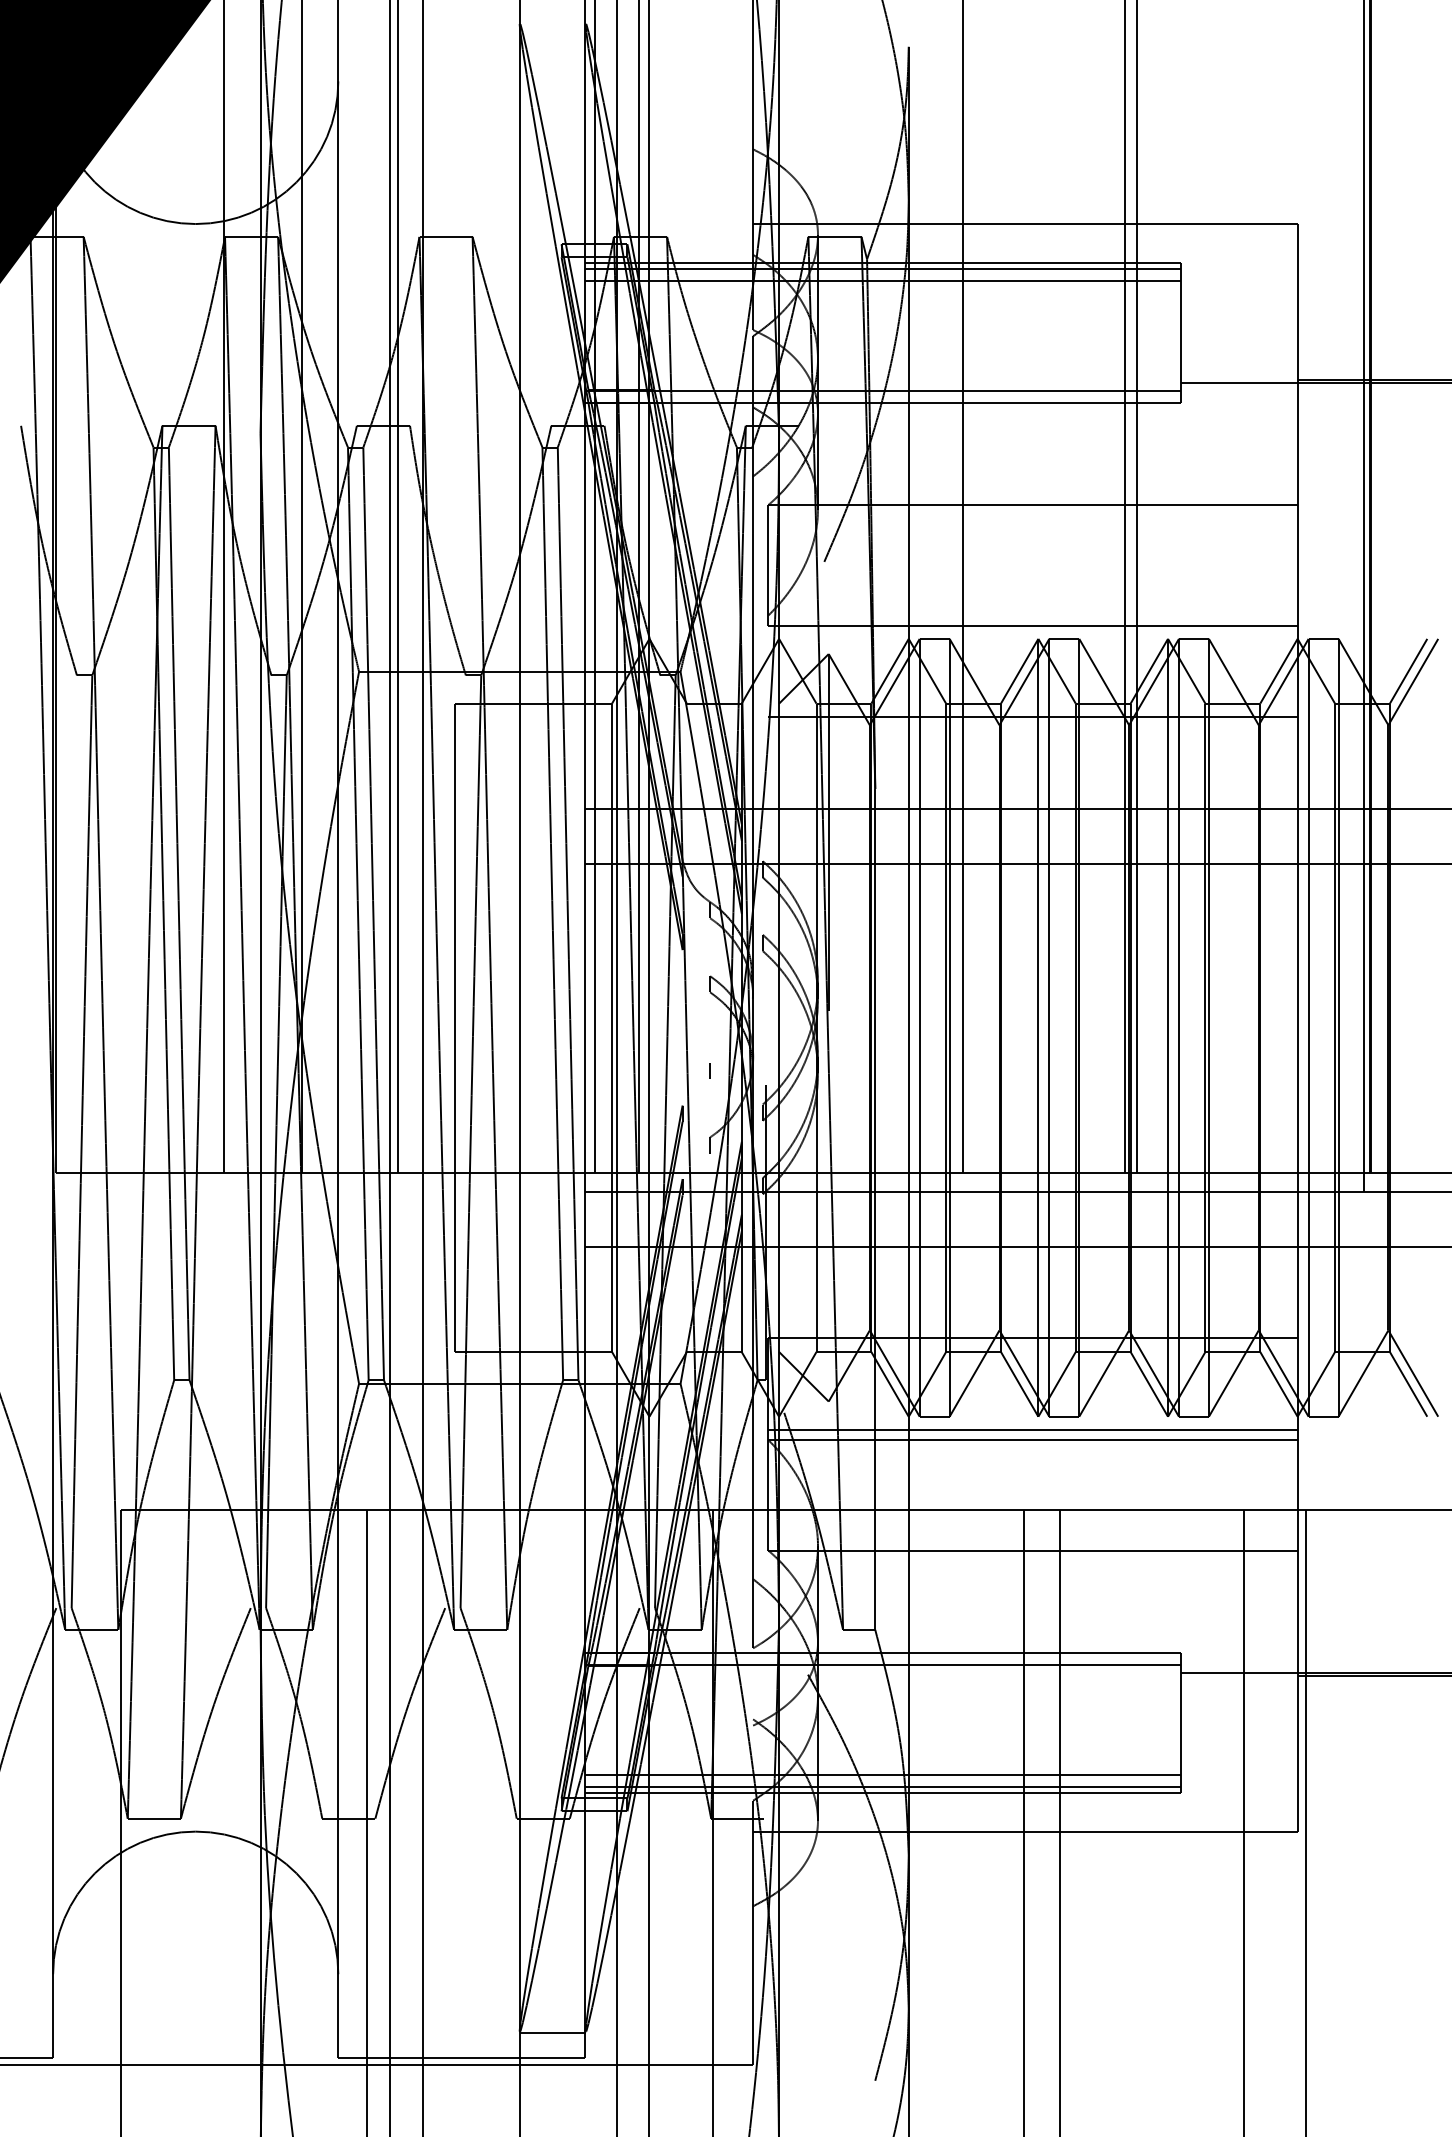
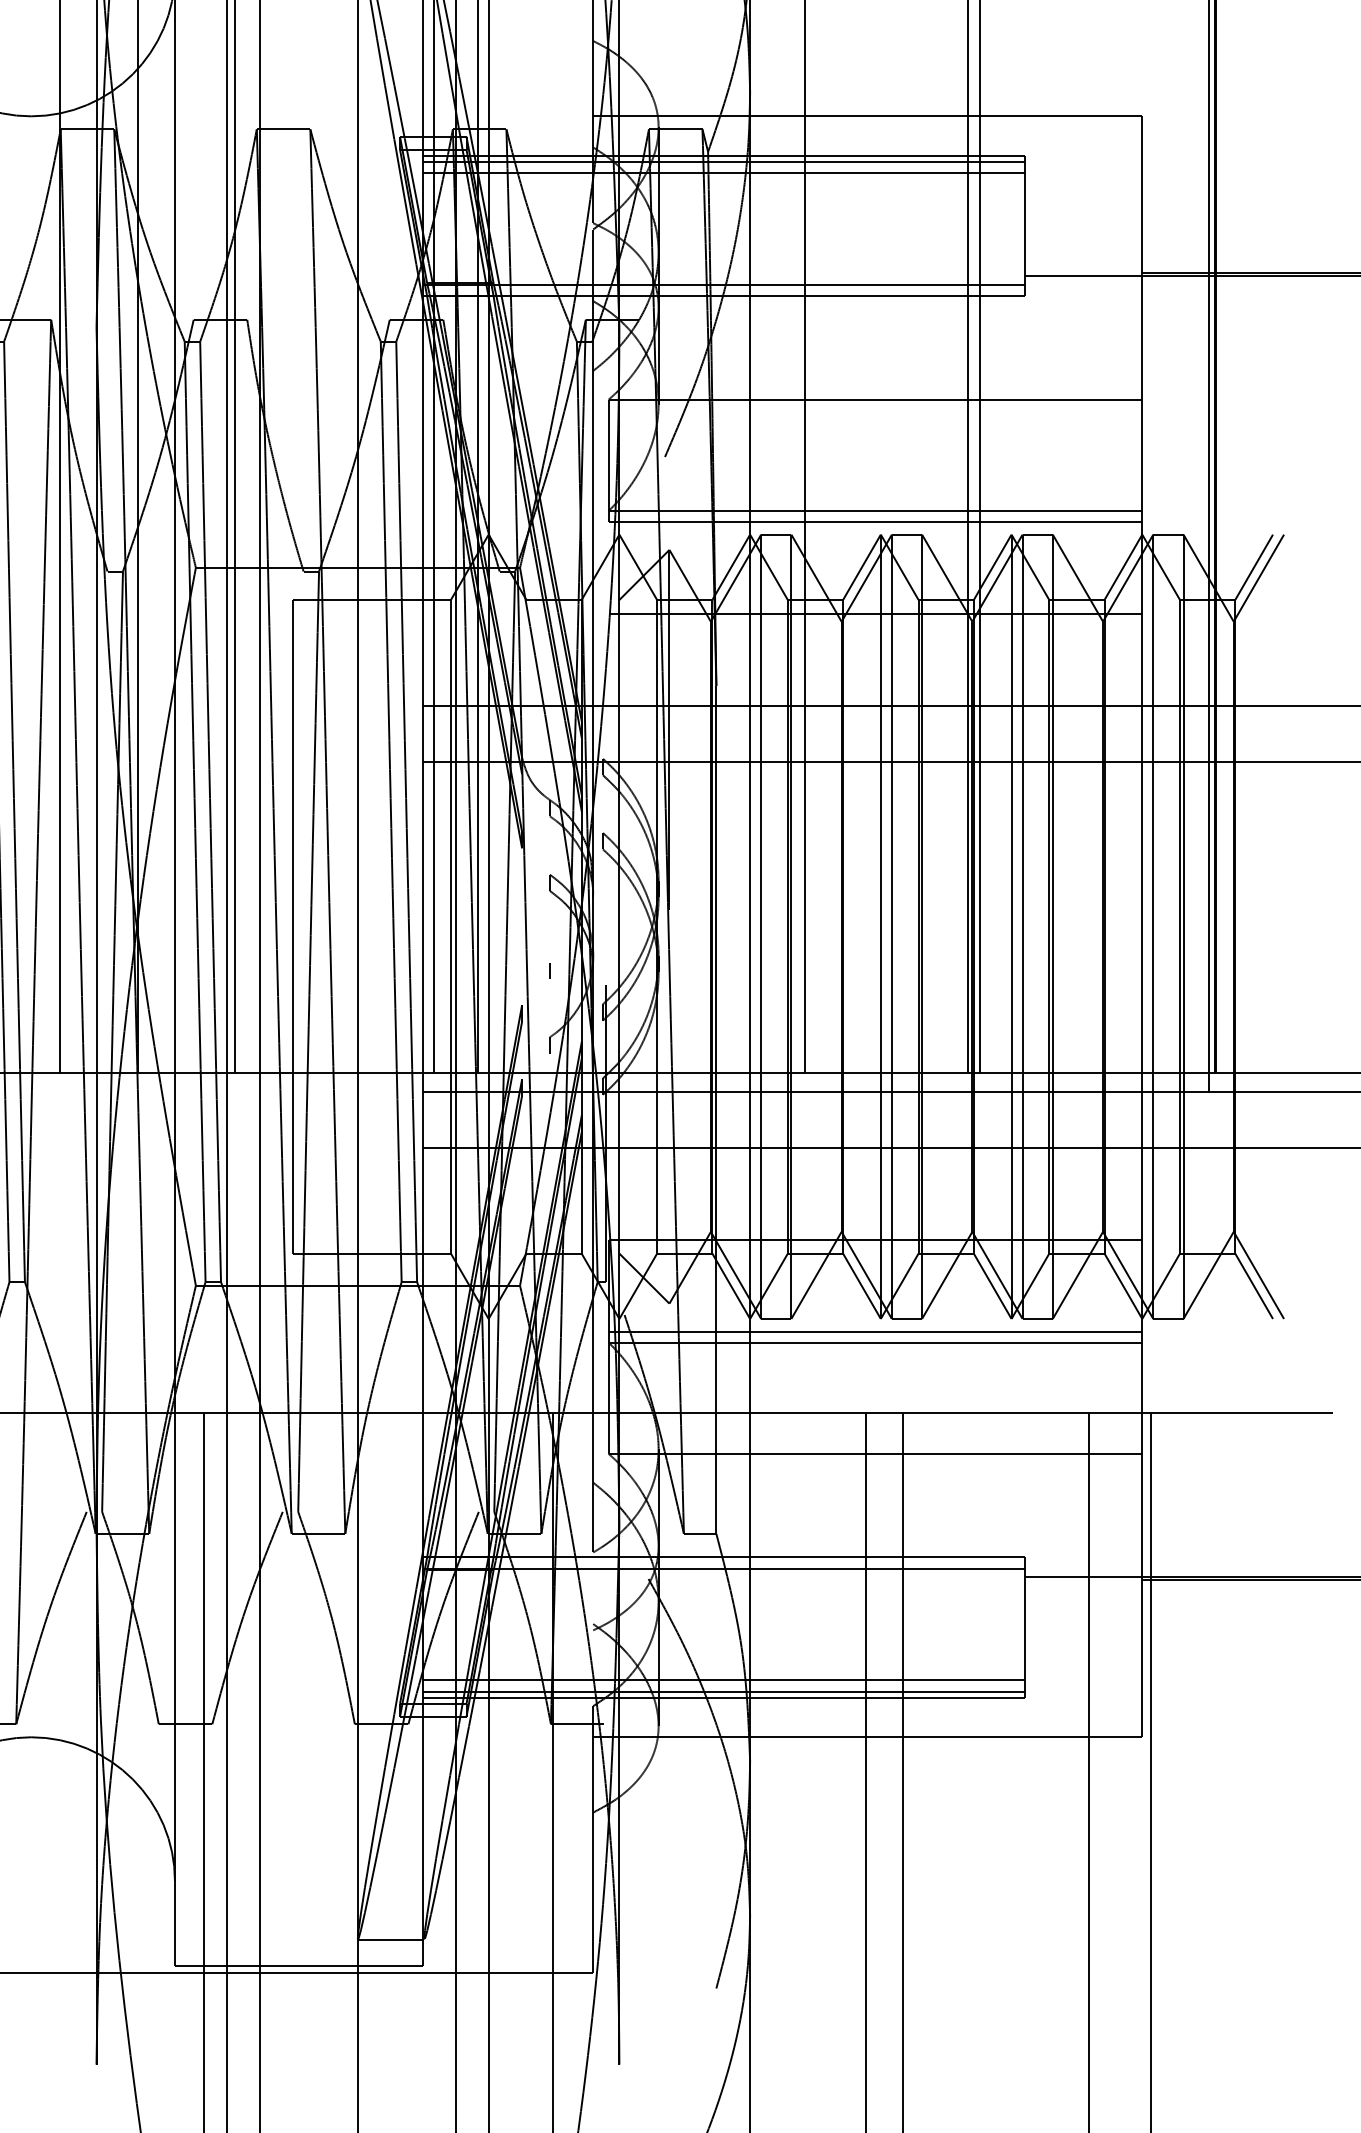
line: (1032, 615) -> (874, 511), added

